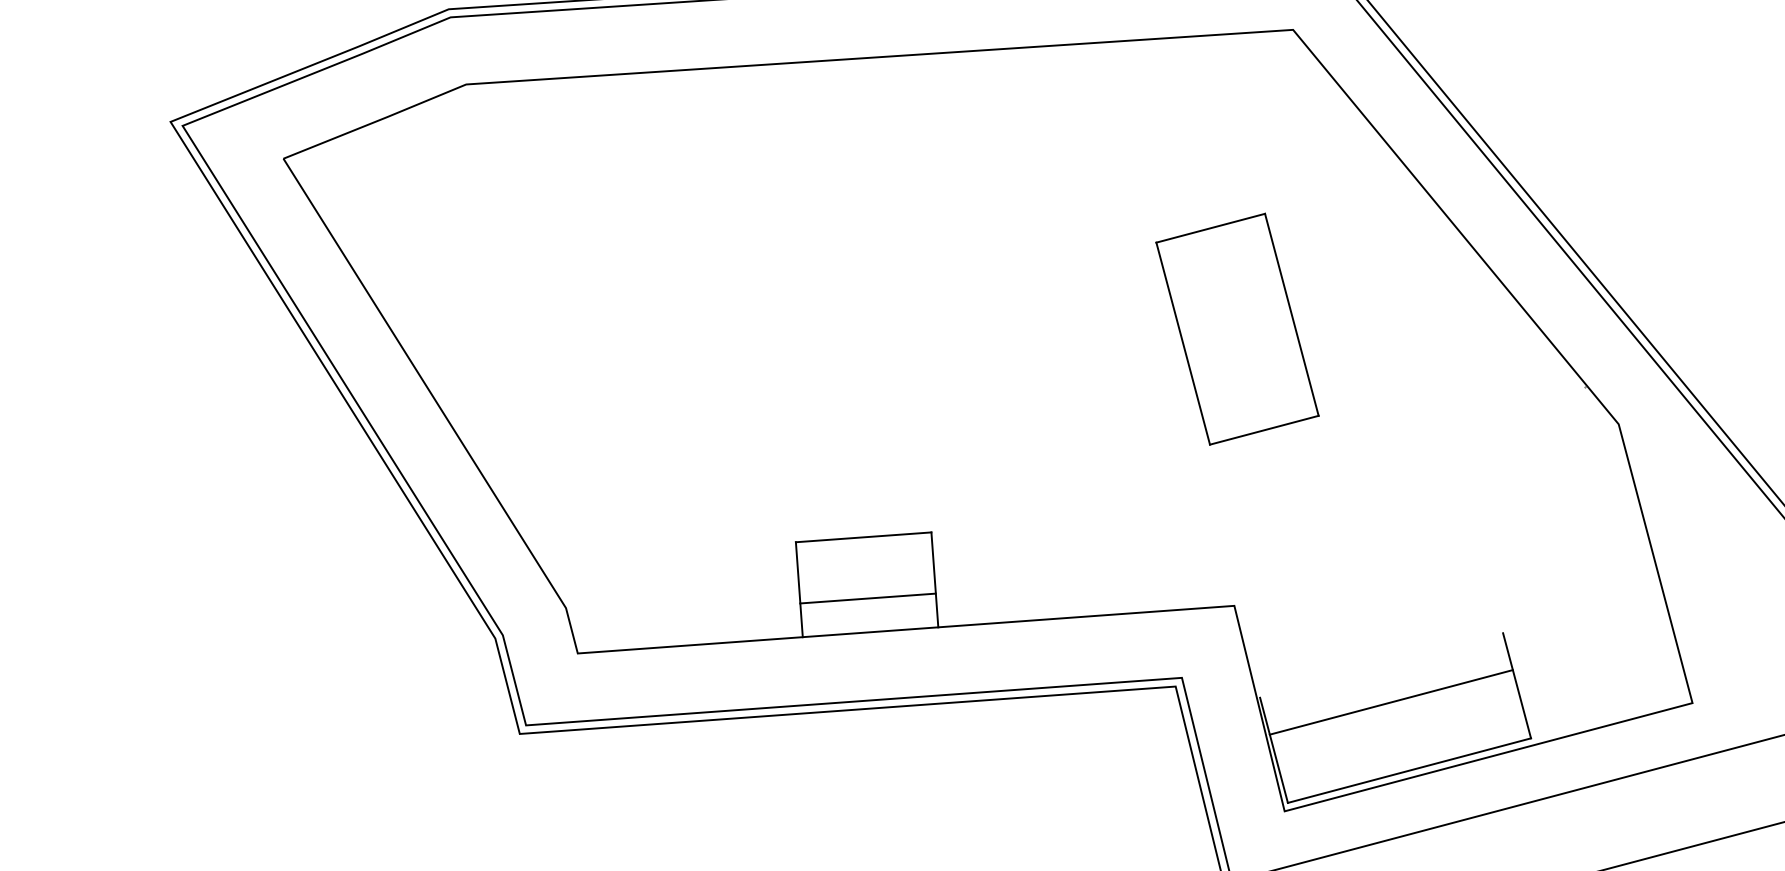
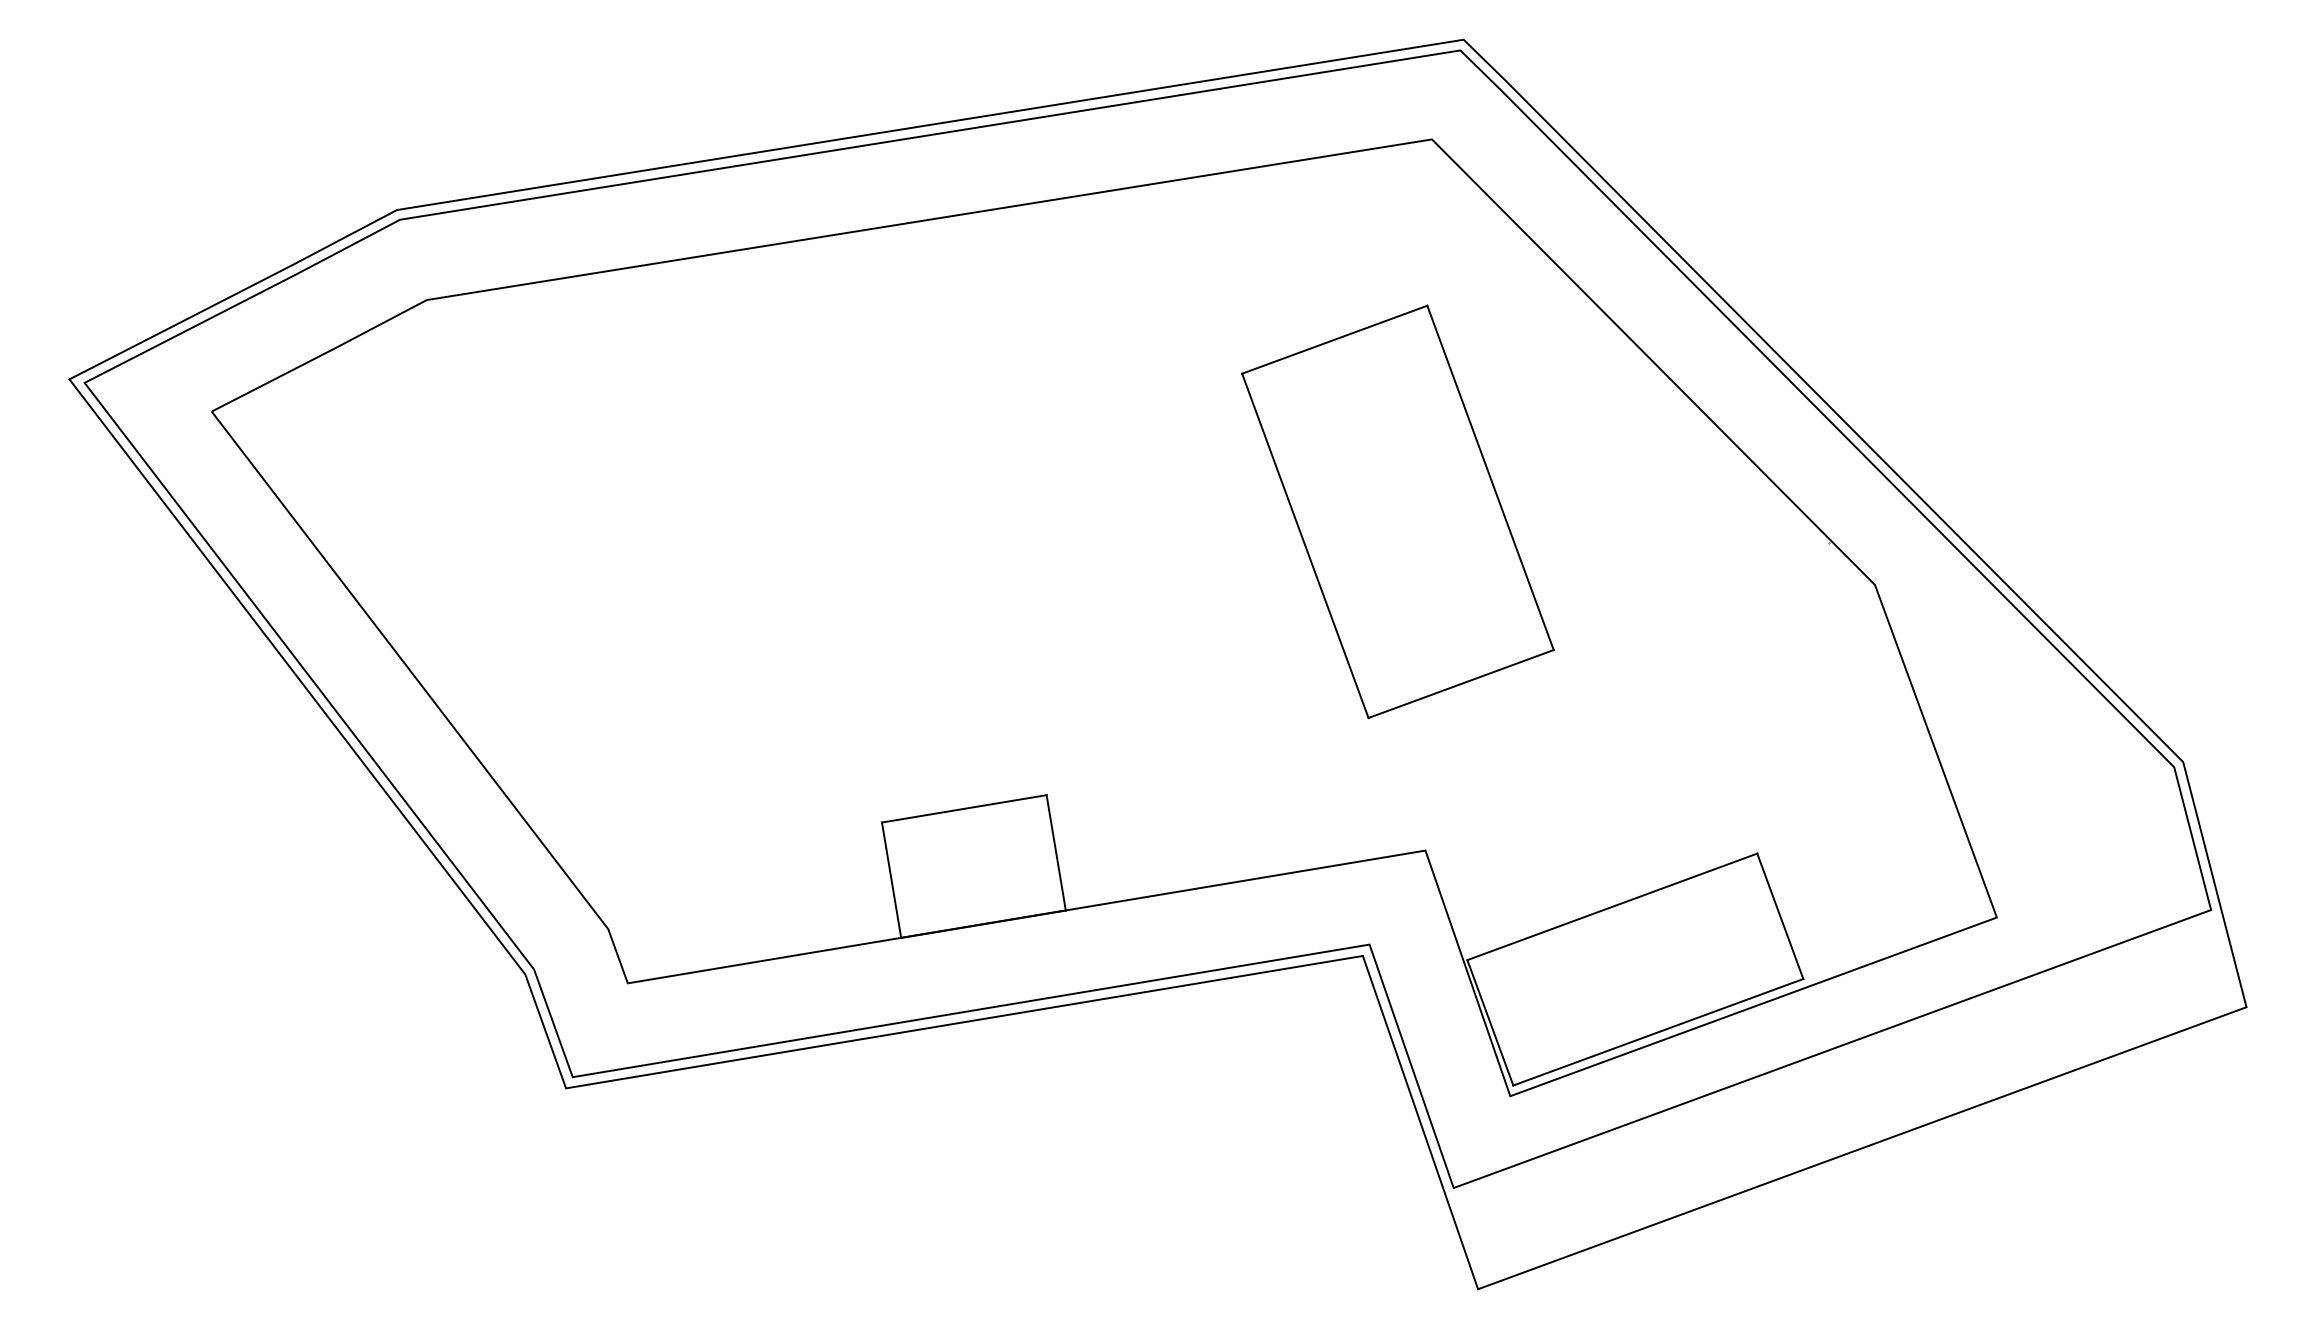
part: (1237, 328) -> (1397, 511), size x1.43
line: (868, 597) -> (983, 923), moved
line: (1391, 702) -> (1612, 906), moved

